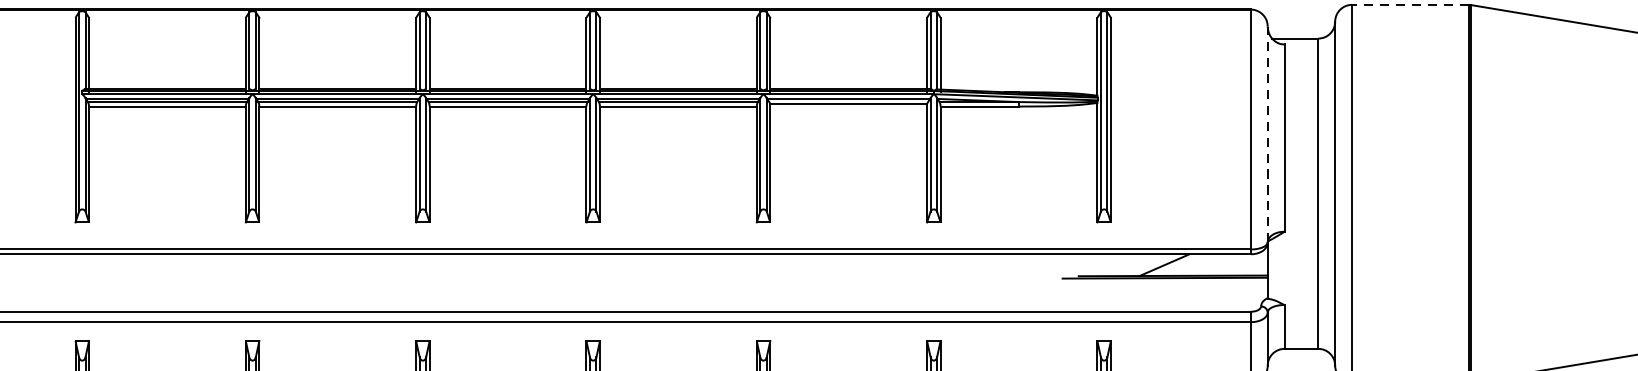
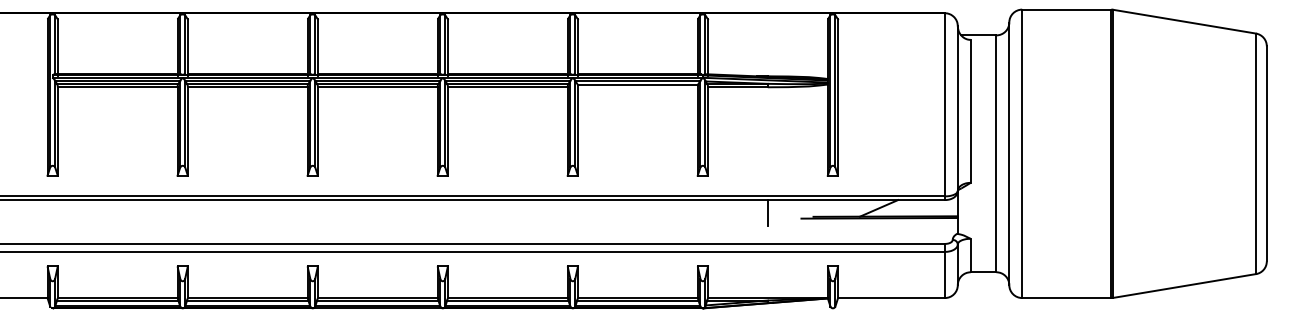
line: (1410, 4) -> (1066, 9), dashed -> solid
line: (1267, 134) -> (957, 108), dashed -> solid
line: (1018, 271) -> (767, 213), added

